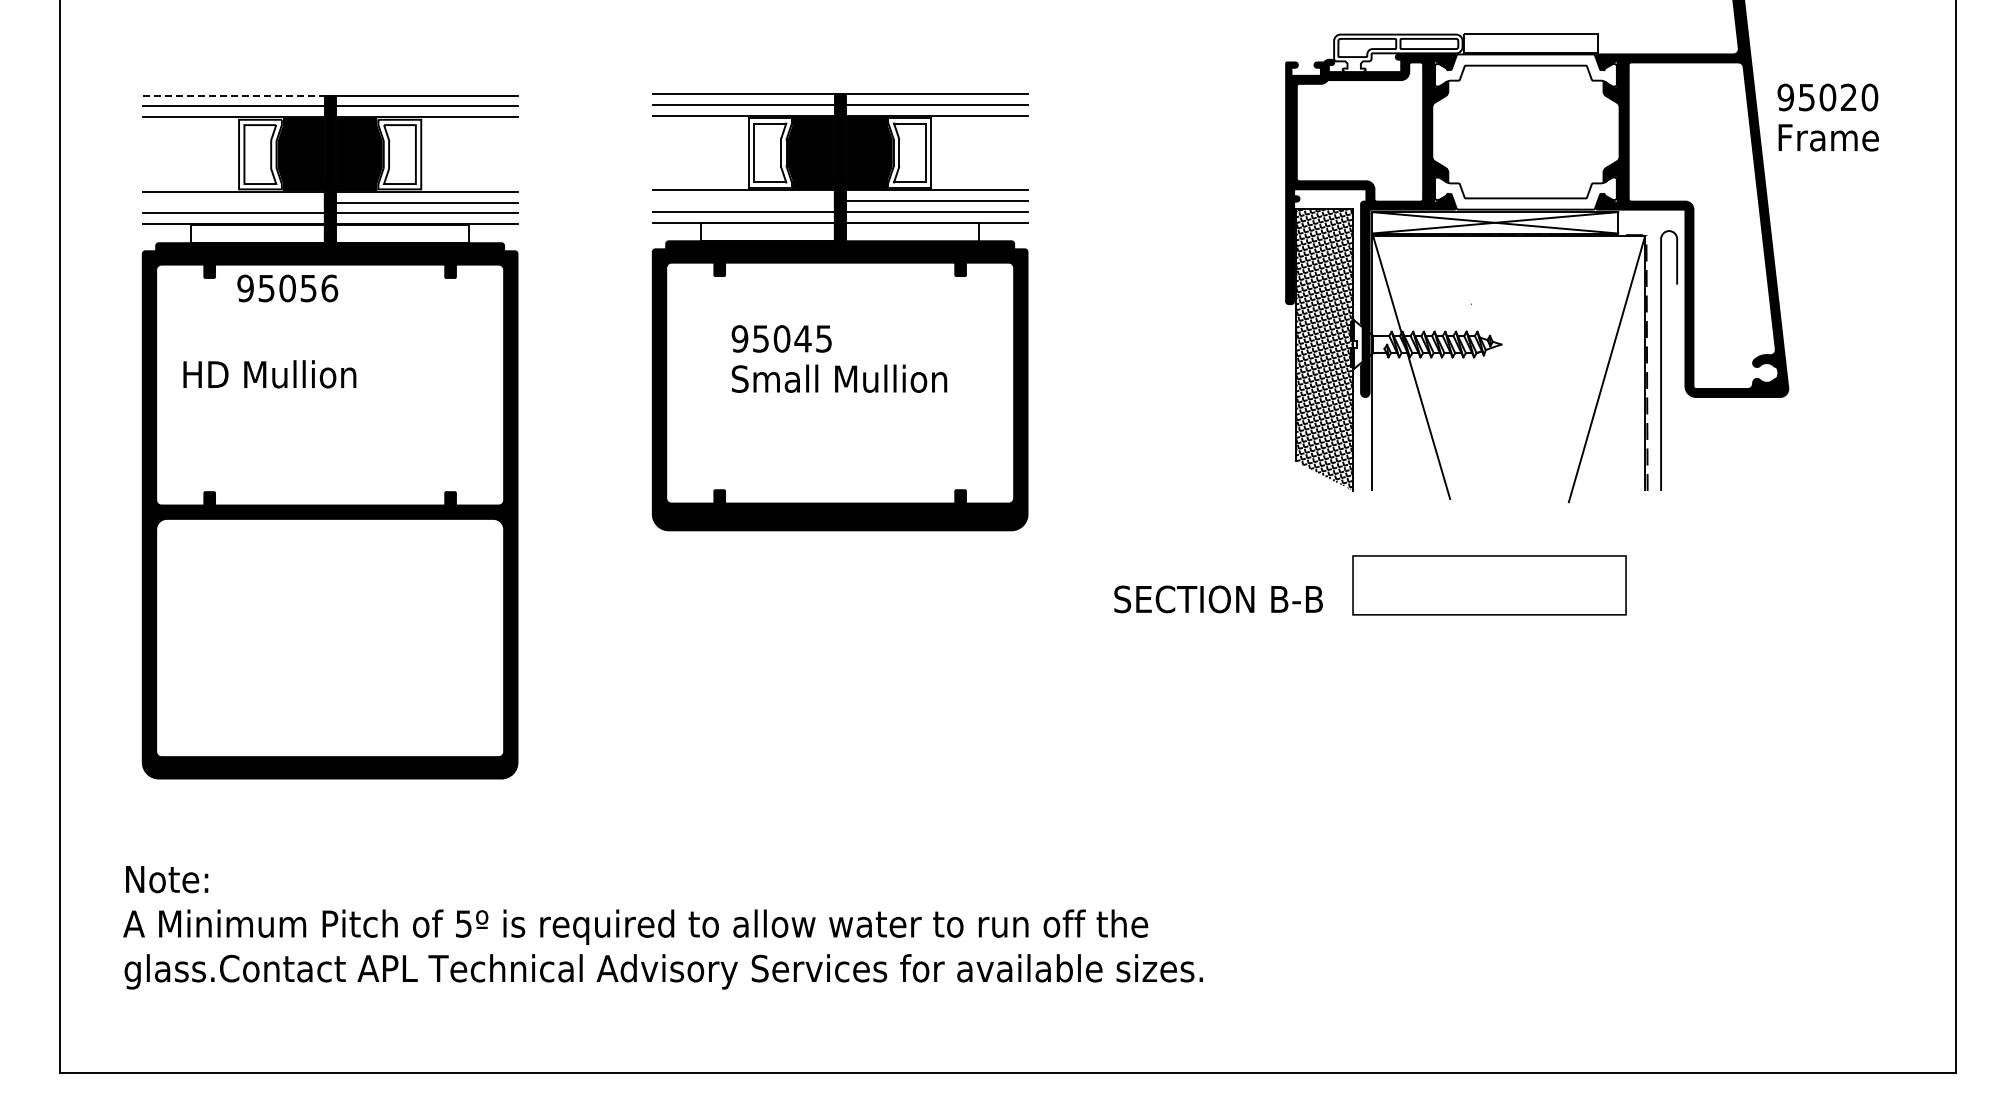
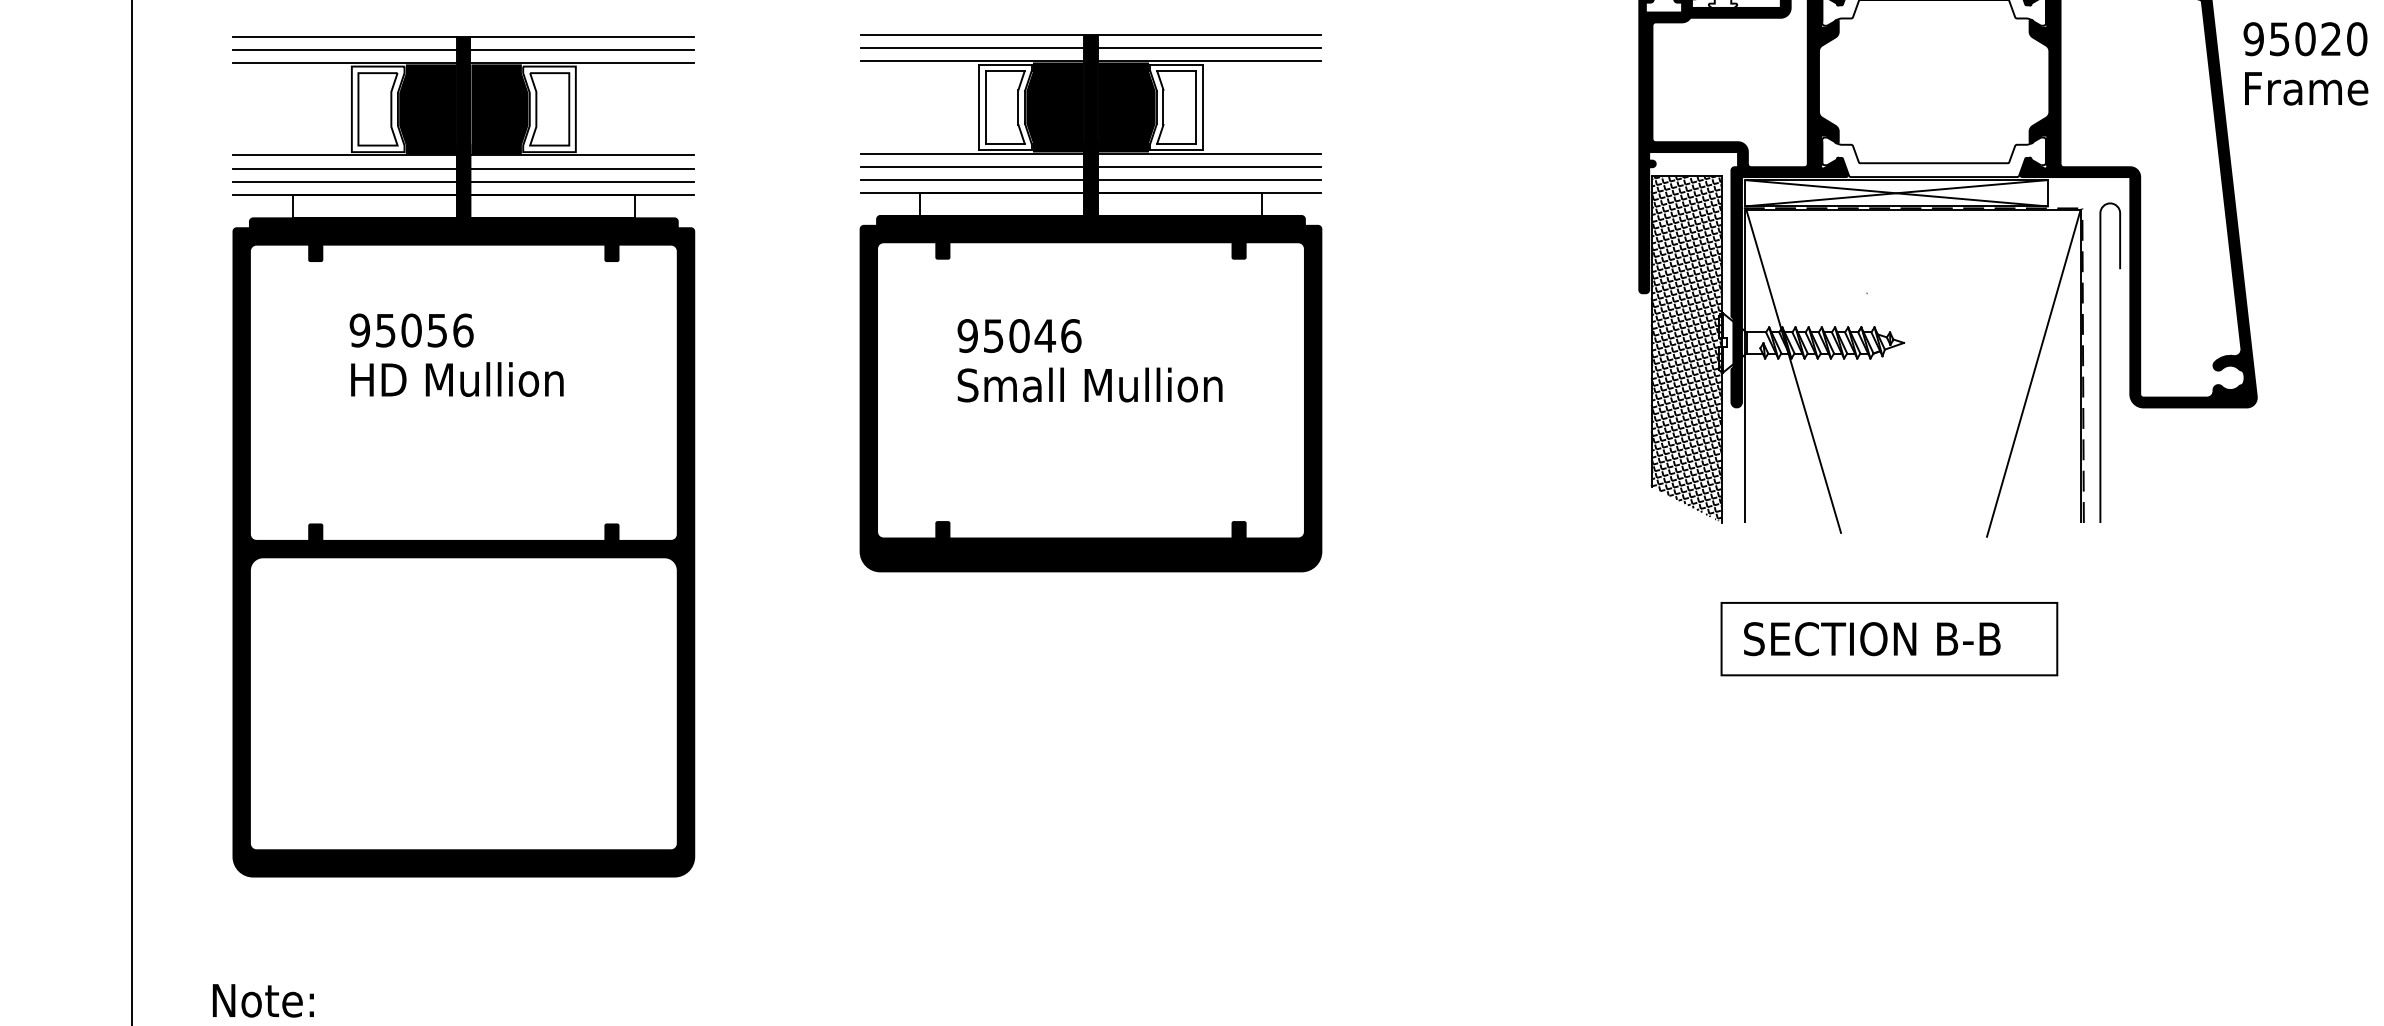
line: (234, 95) -> (346, 36), dashed -> solid
line: (743, 201) -> (972, 167), added
line: (233, 202) -> (345, 168), added
text: (287, 288) -> (411, 330), moved
text: (824, 338) -> (1071, 335), 95045 -> 95046
text: (269, 374) -> (456, 379), moved
text: (1218, 599) -> (1872, 639), moved

